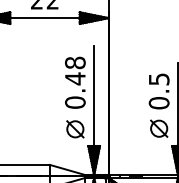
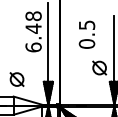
text: (158, 91) -> (86, 34), moved
text: (75, 102) -> (33, 47), 0.48 -> 6.48
part: (75, 129) -> (17, 79), moved

